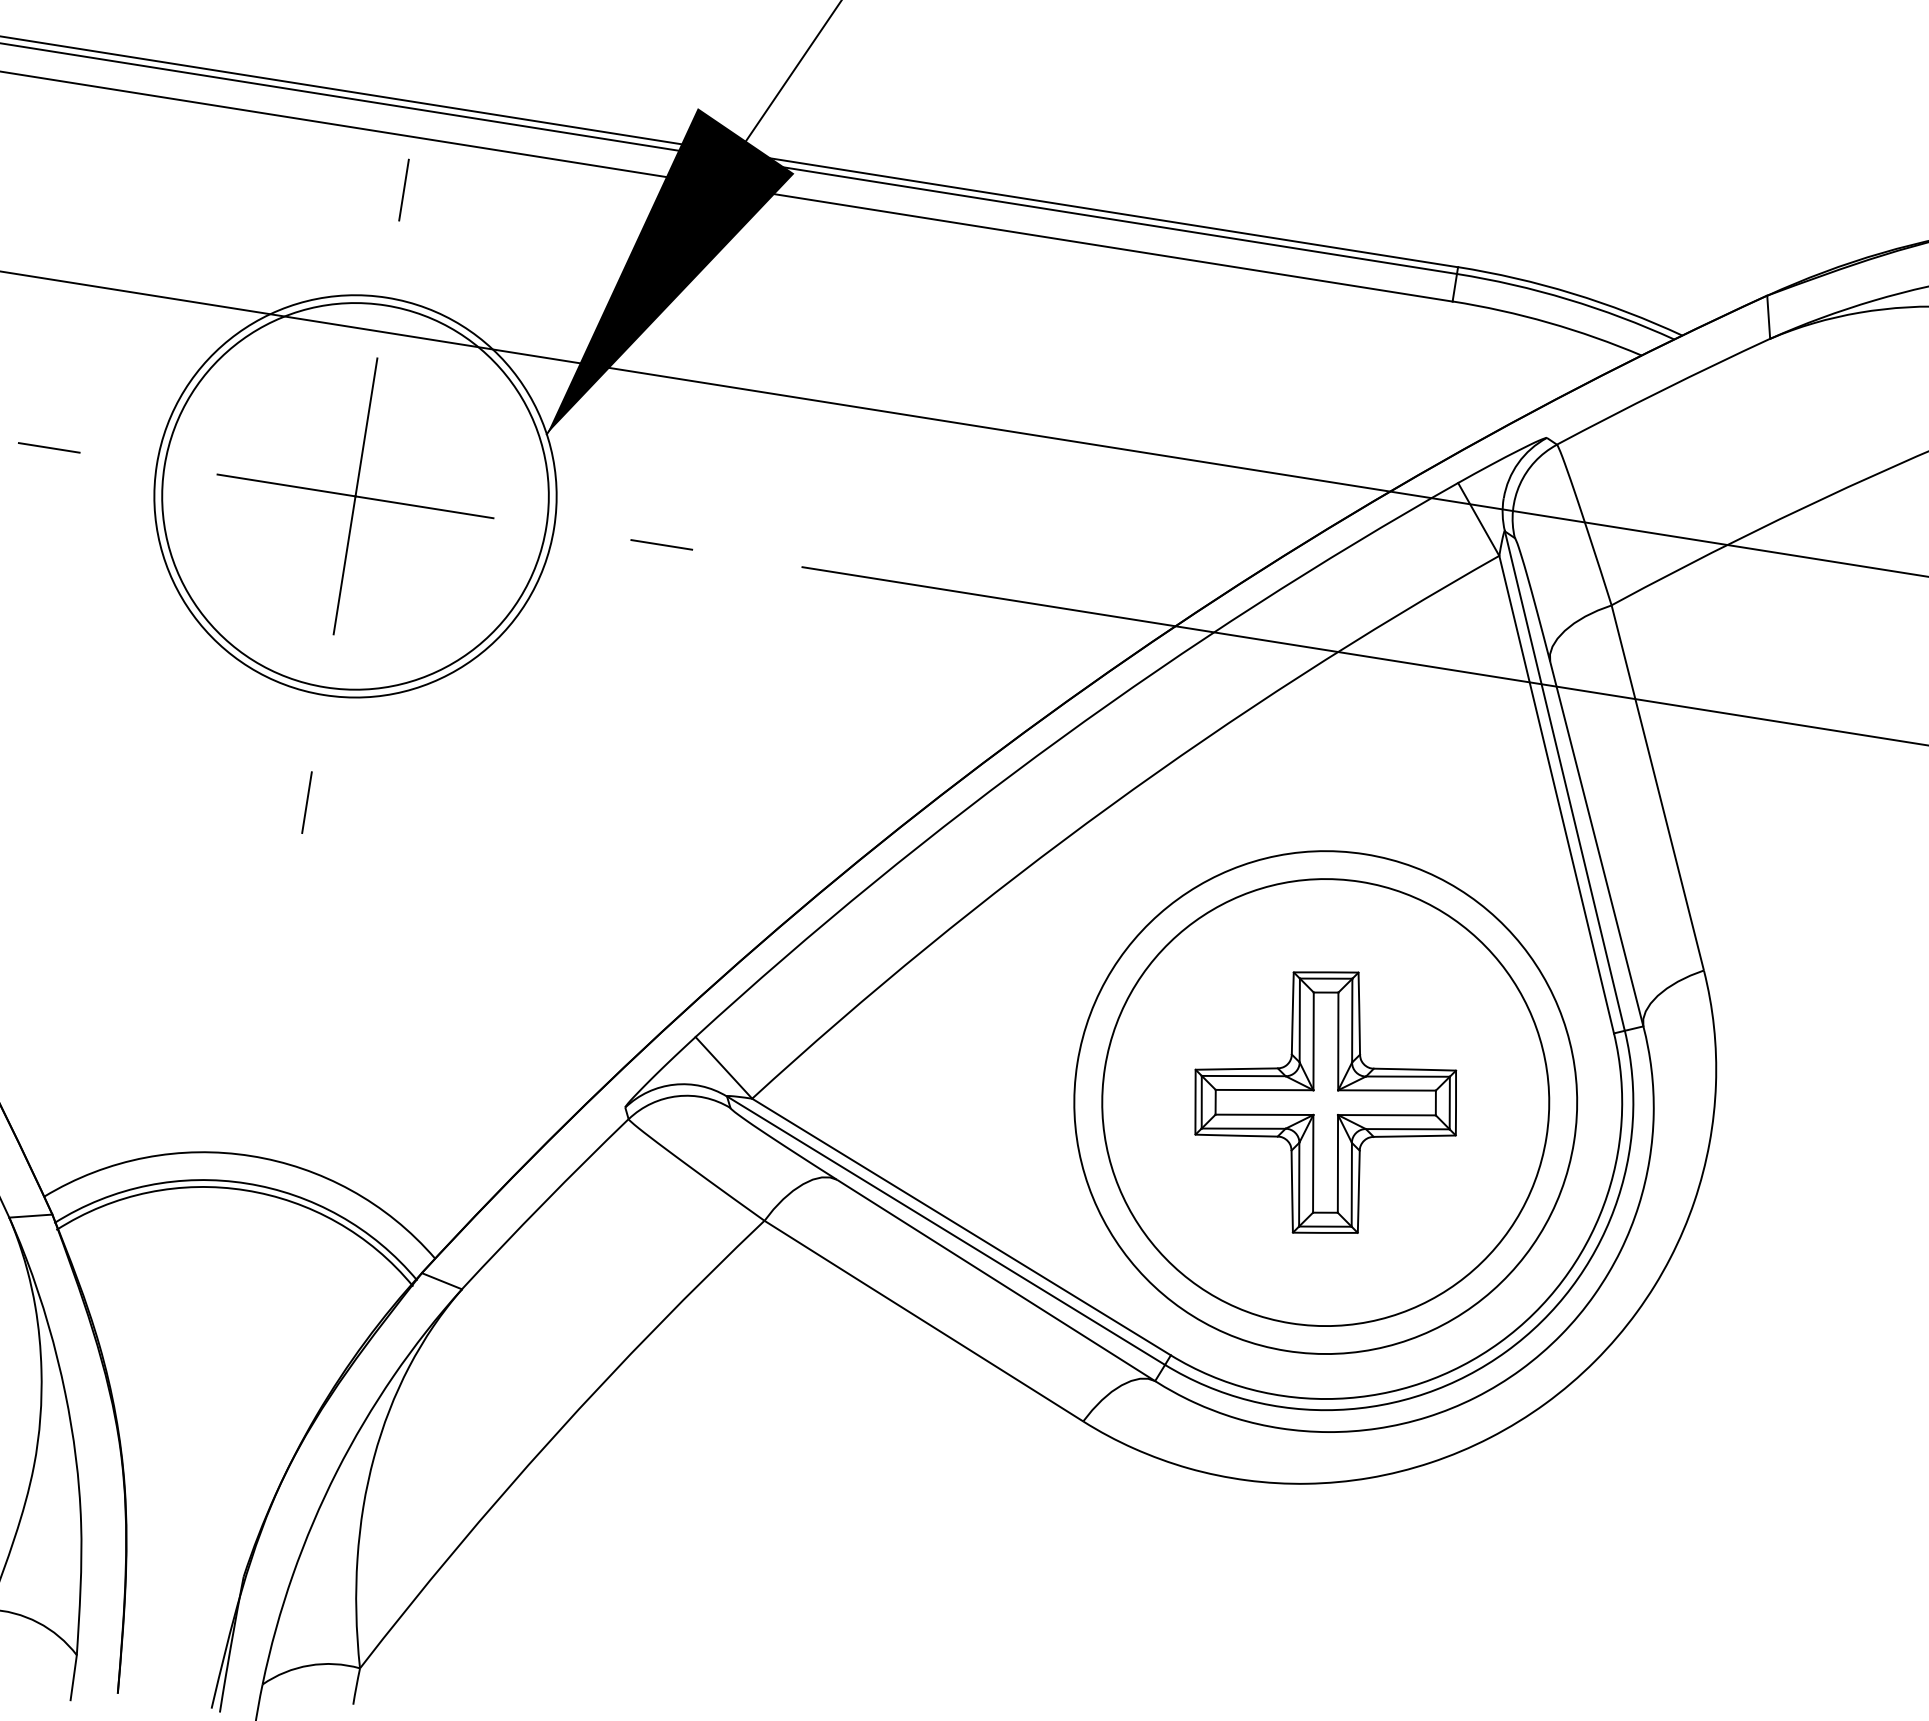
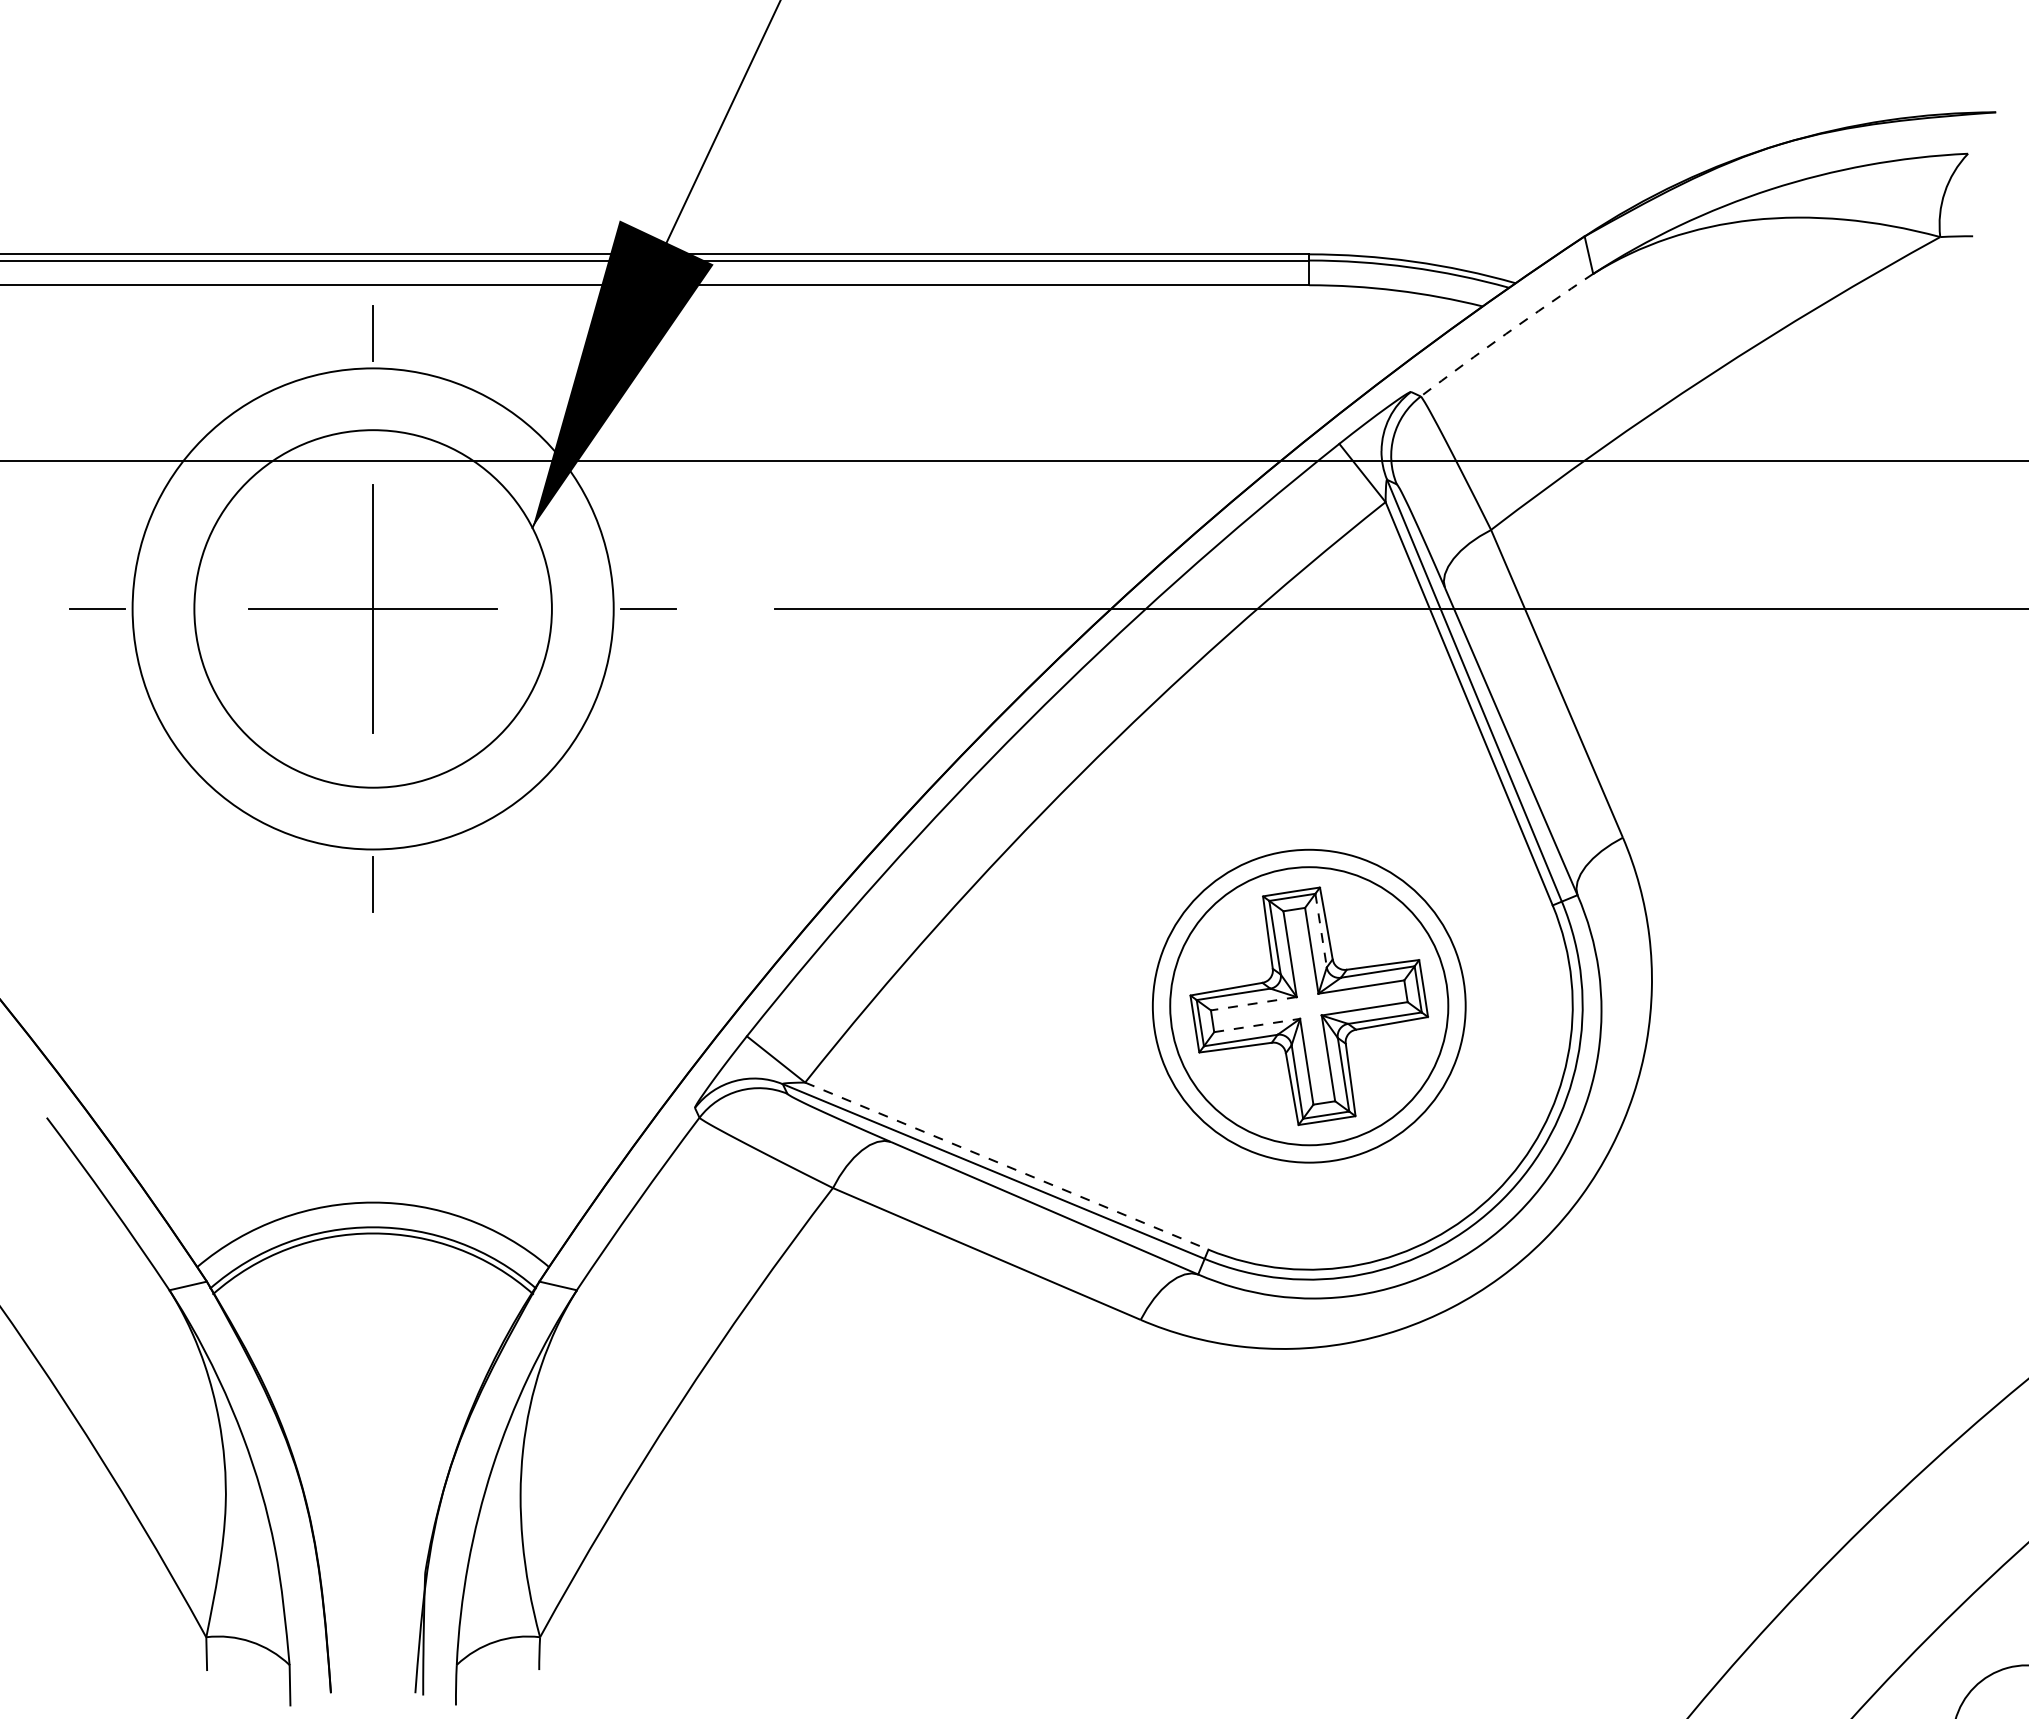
arc: (1663, 389) -> (1506, 333), solid -> dashed
circle: (354, 495) -> (372, 608), size x1.4
line: (1352, 1021) -> (1321, 931), solid -> dashed
line: (1264, 1089) -> (1253, 1003), solid -> dashed
circle: (1325, 1101) -> (1308, 1005), size x0.7
circle: (1325, 1101) -> (1308, 1005), size x0.7
line: (1264, 1114) -> (1257, 1025), solid -> dashed
line: (962, 1227) -> (1007, 1166), solid -> dashed

